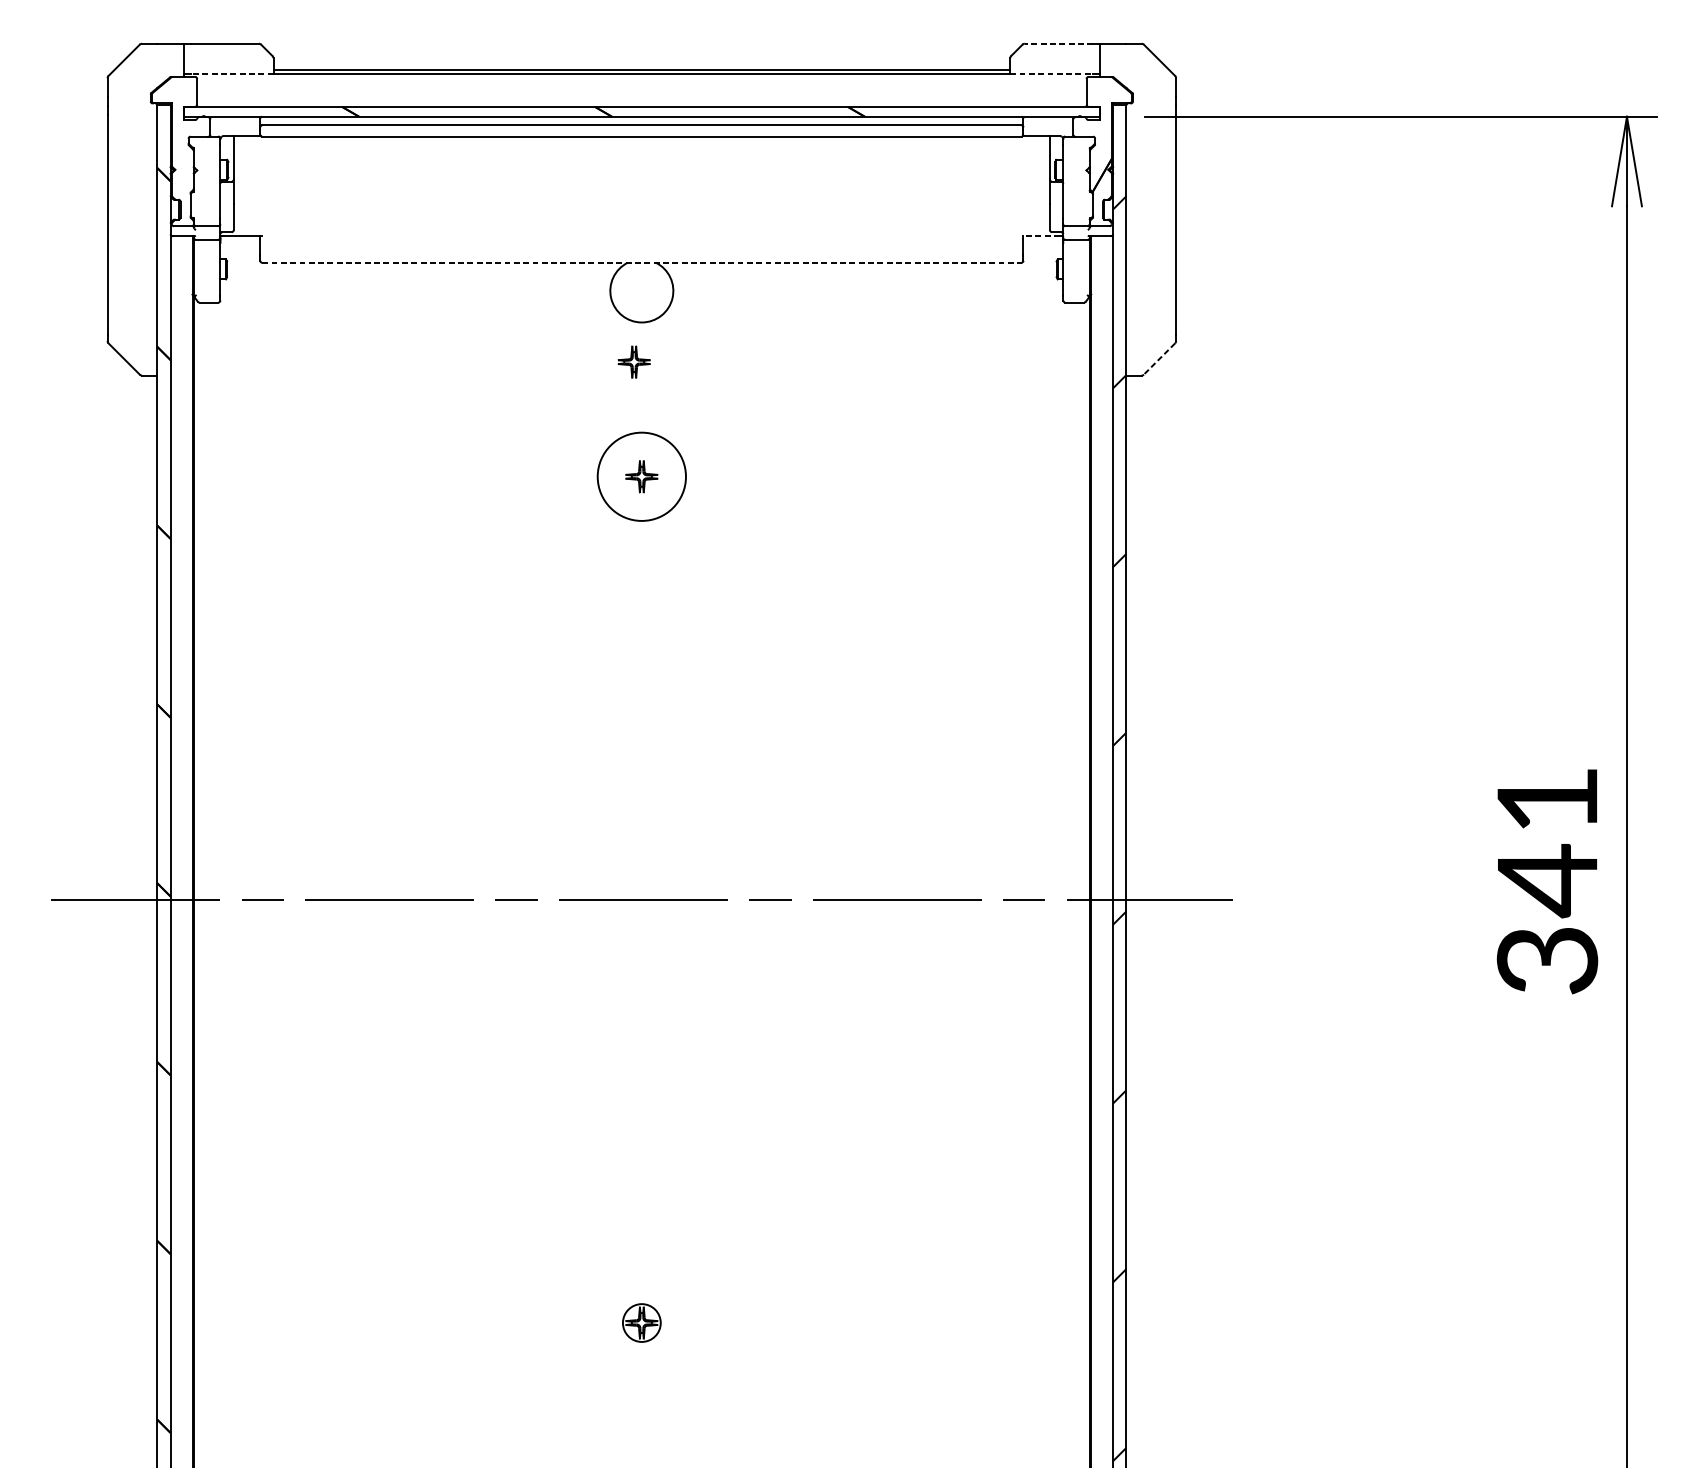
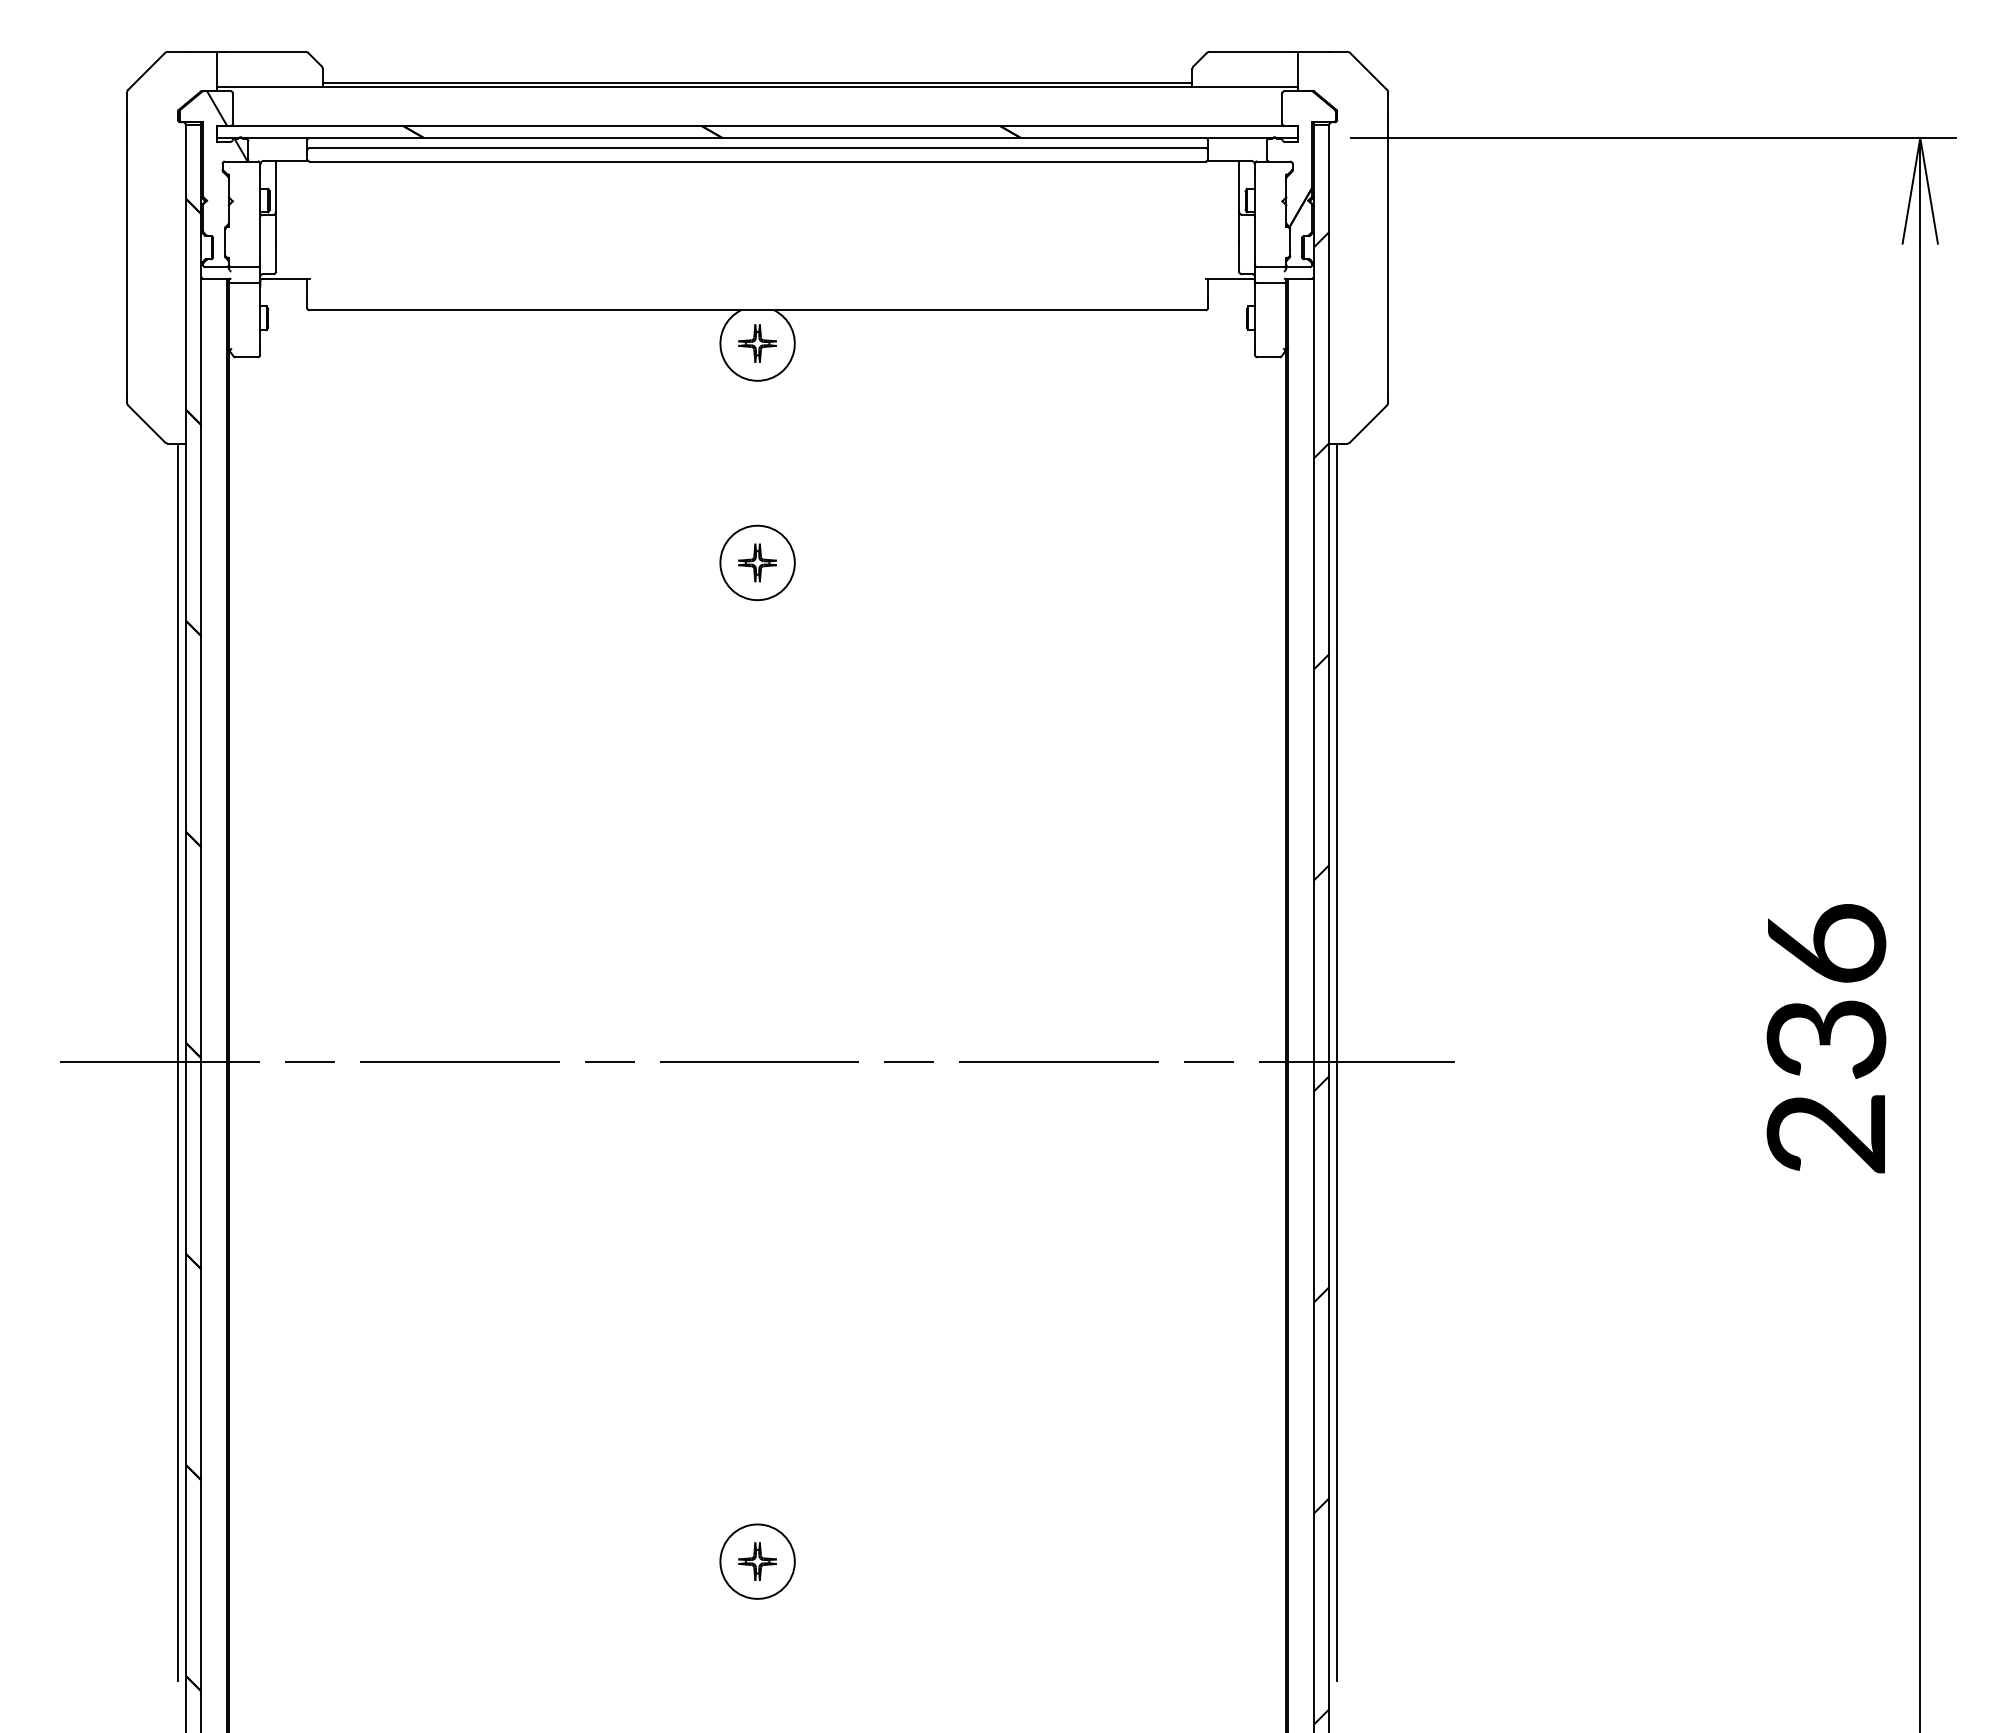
line: (1058, 43) -> (1249, 51), dashed -> solid
line: (231, 73) -> (273, 87), dashed -> solid
line: (1051, 73) -> (1241, 87), dashed -> solid
hatch: (191, 106) -> (226, 126), added
line: (1040, 236) -> (1228, 279), dashed -> solid
line: (642, 262) -> (758, 310), dashed -> solid
line: (1159, 359) -> (1368, 424), dashed -> solid
part: (634, 362) -> (757, 343), moved
circle: (641, 476) -> (757, 562), size x0.71
text: (1547, 879) -> (1826, 1038), 341 -> 236
line: (150, 900) -> (177, 1062), added
line: (1133, 900) -> (1337, 1062), added
circle: (641, 1322) -> (757, 1561), size x1.67

